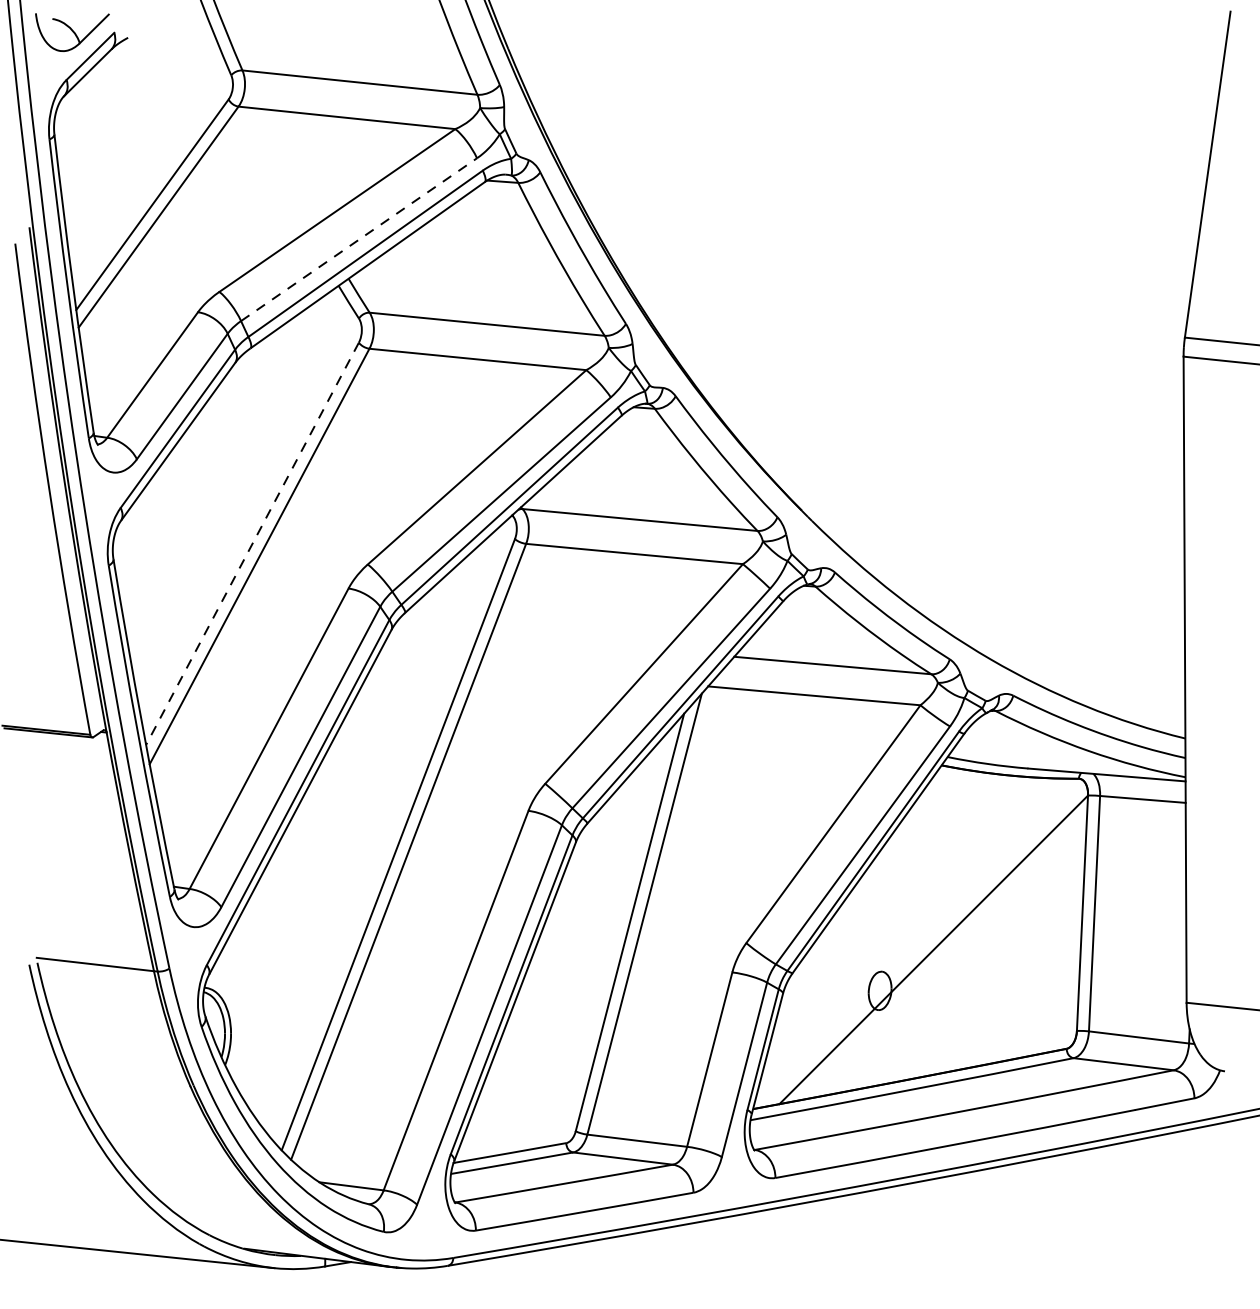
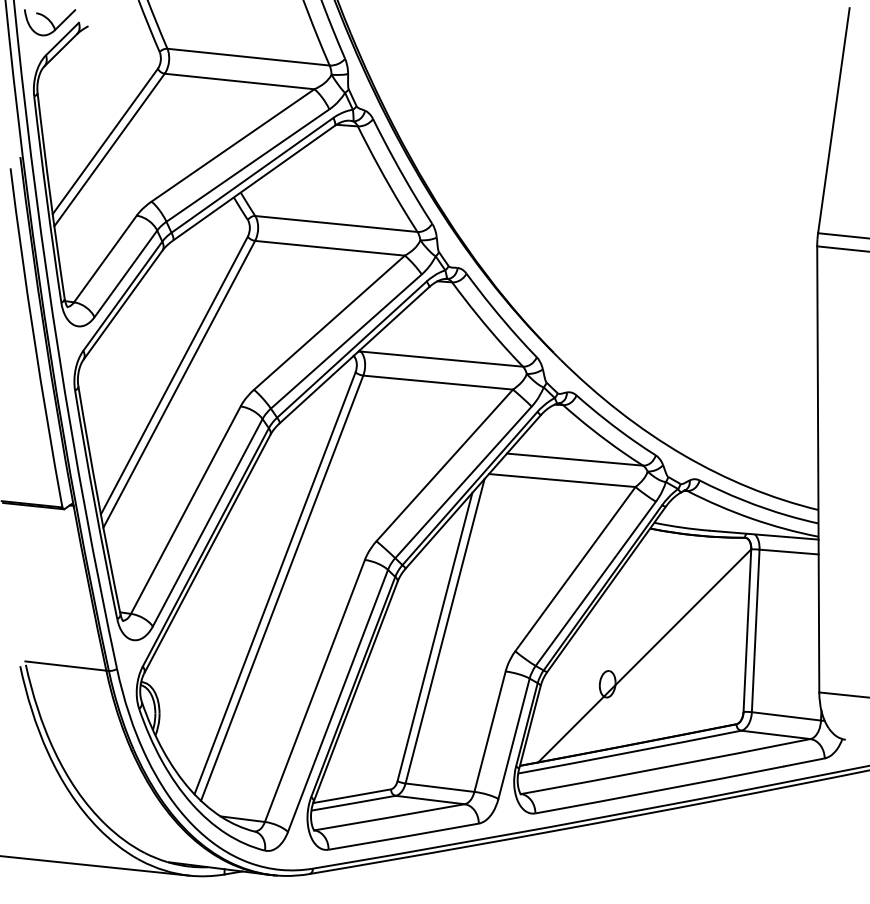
line: (358, 239) -> (247, 165), dashed -> solid
line: (252, 545) -> (174, 376), dashed -> solid

